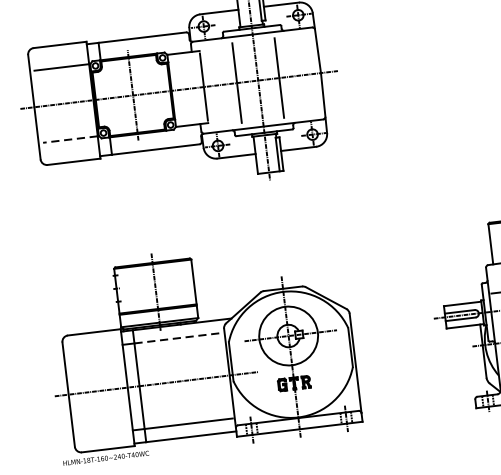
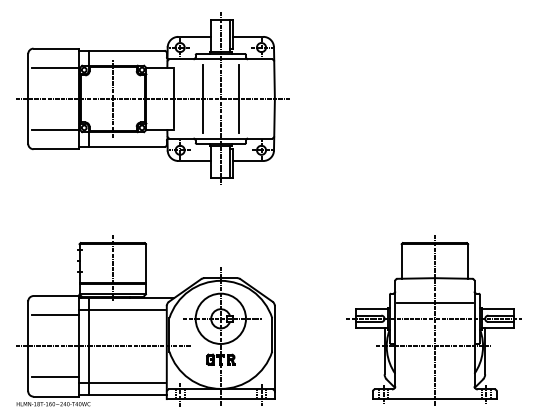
line: (70, 138) -> (55, 129), dashed -> solid
line: (178, 338) -> (127, 309), dashed -> solid
line: (96, 355) -> (55, 315), added
line: (104, 427) -> (55, 377), added

